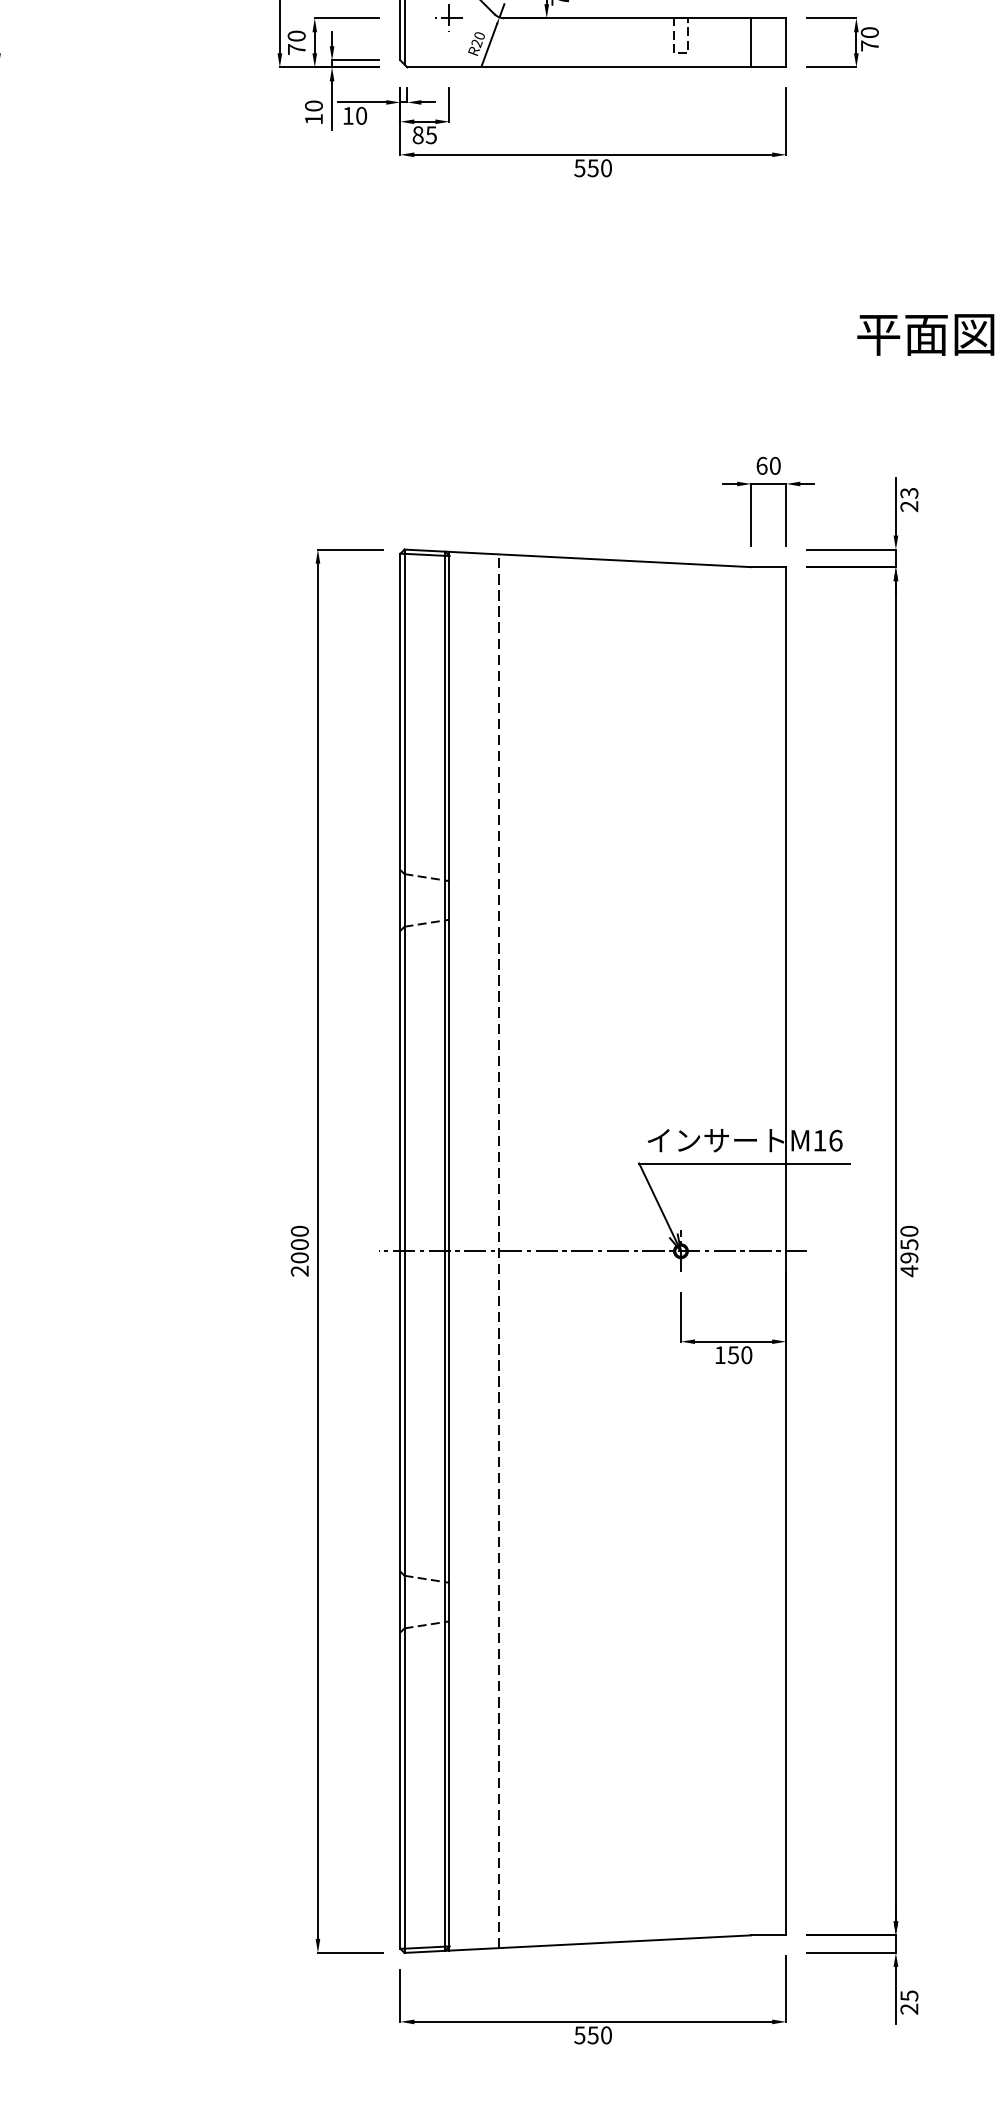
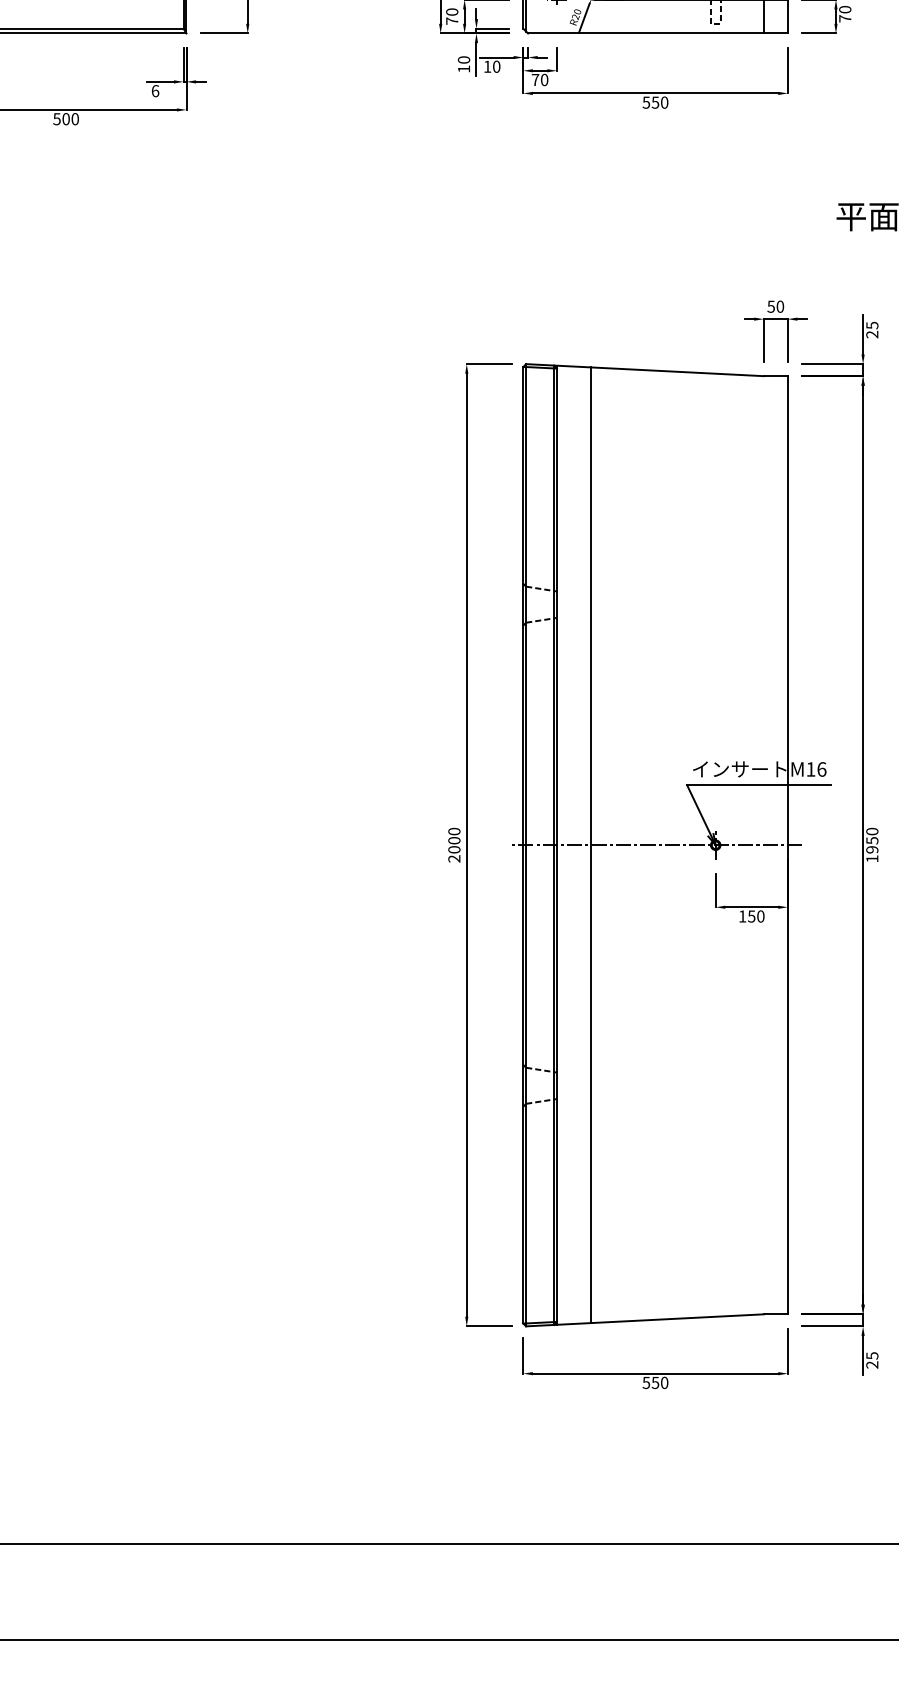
text: (423, 134) -> (539, 79), 85 -> 70
text: (762, 465) -> (771, 306), 60 -> 50
text: (908, 491) -> (871, 324), 23 -> 25
line: (498, 1251) -> (590, 845), dashed -> solid
text: (909, 1270) -> (872, 858), 4950 -> 1950

